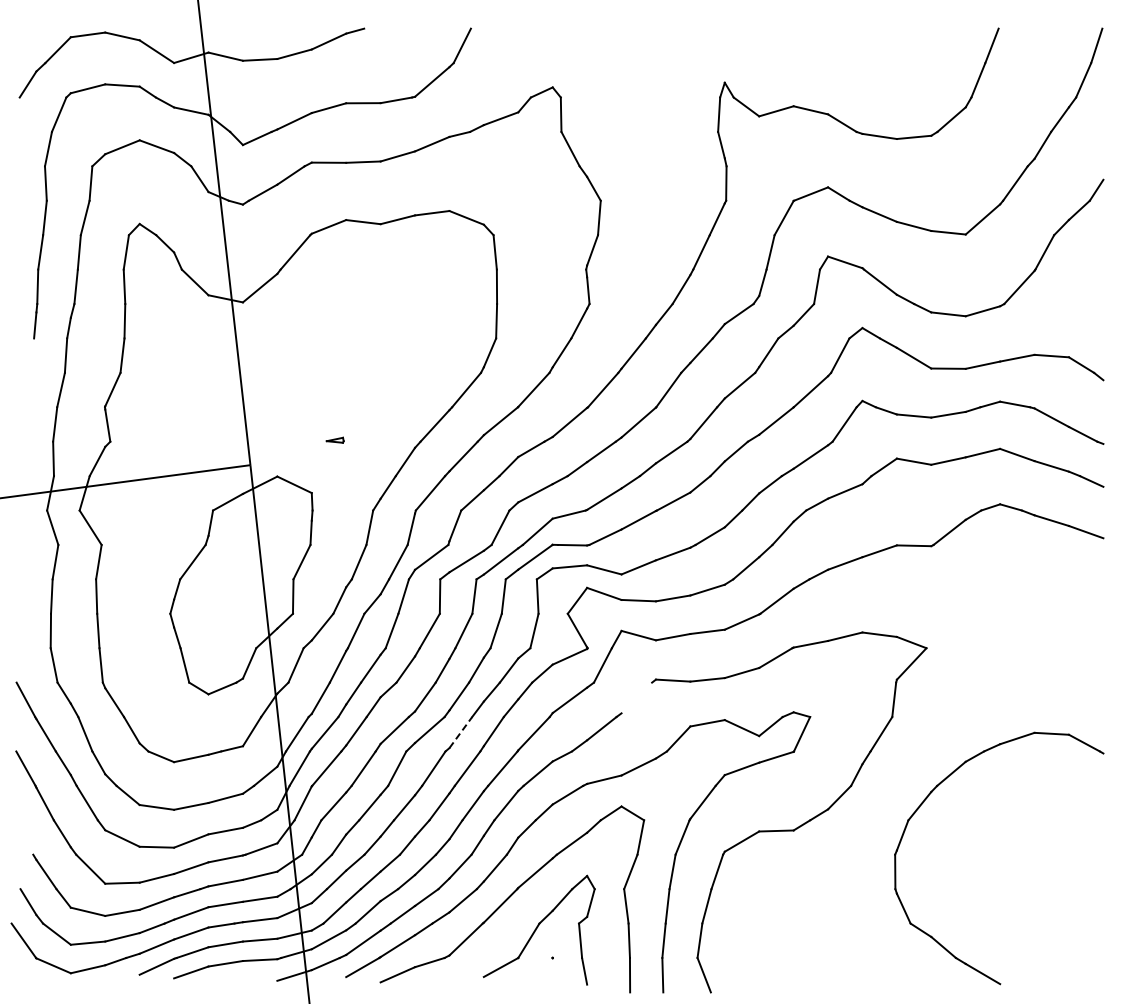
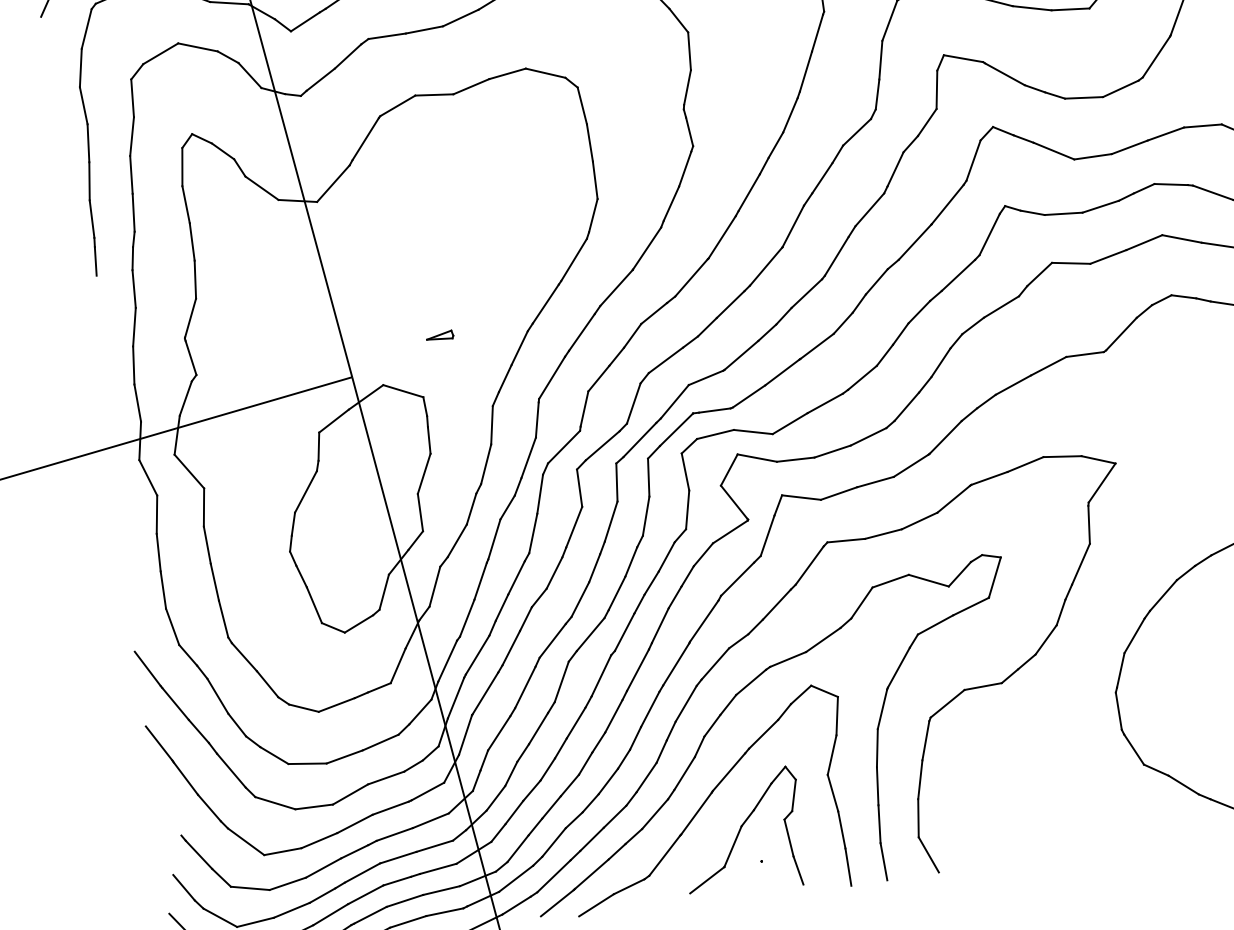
part: (335, 439) -> (440, 335), size x1.43
line: (636, 697) -> (809, 565), added
line: (461, 732) -> (625, 632), dashed -> solid

